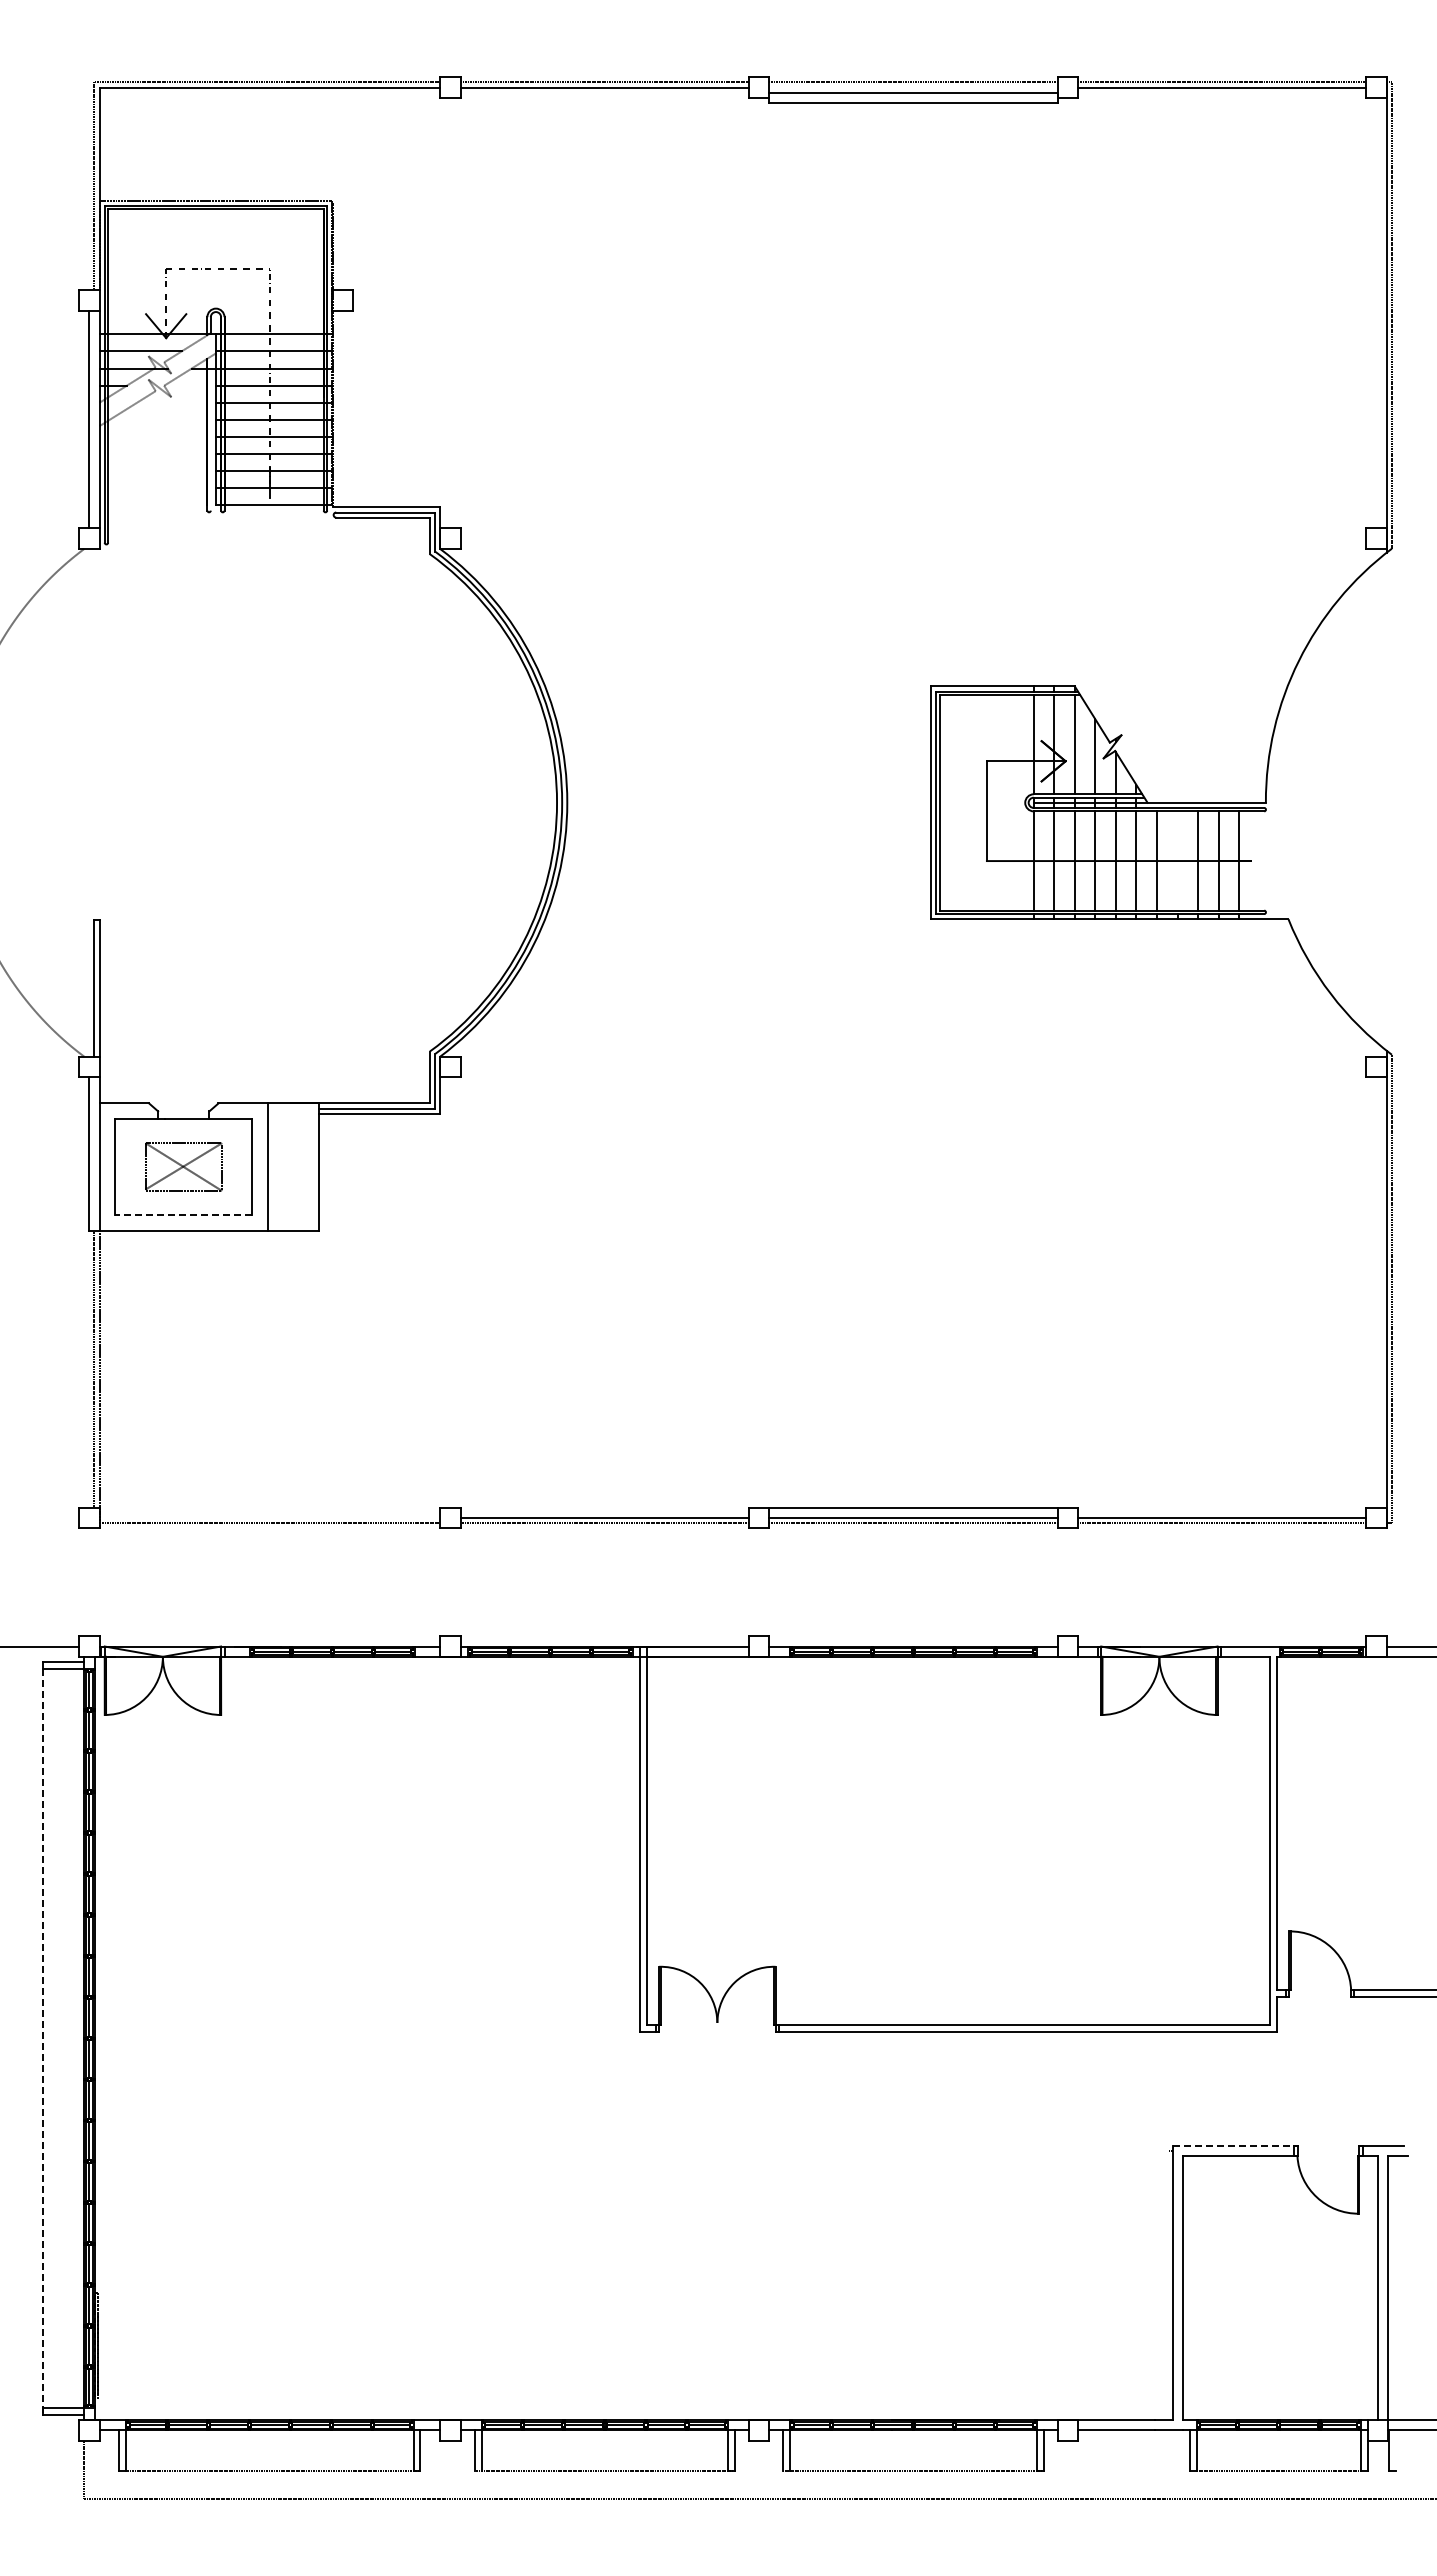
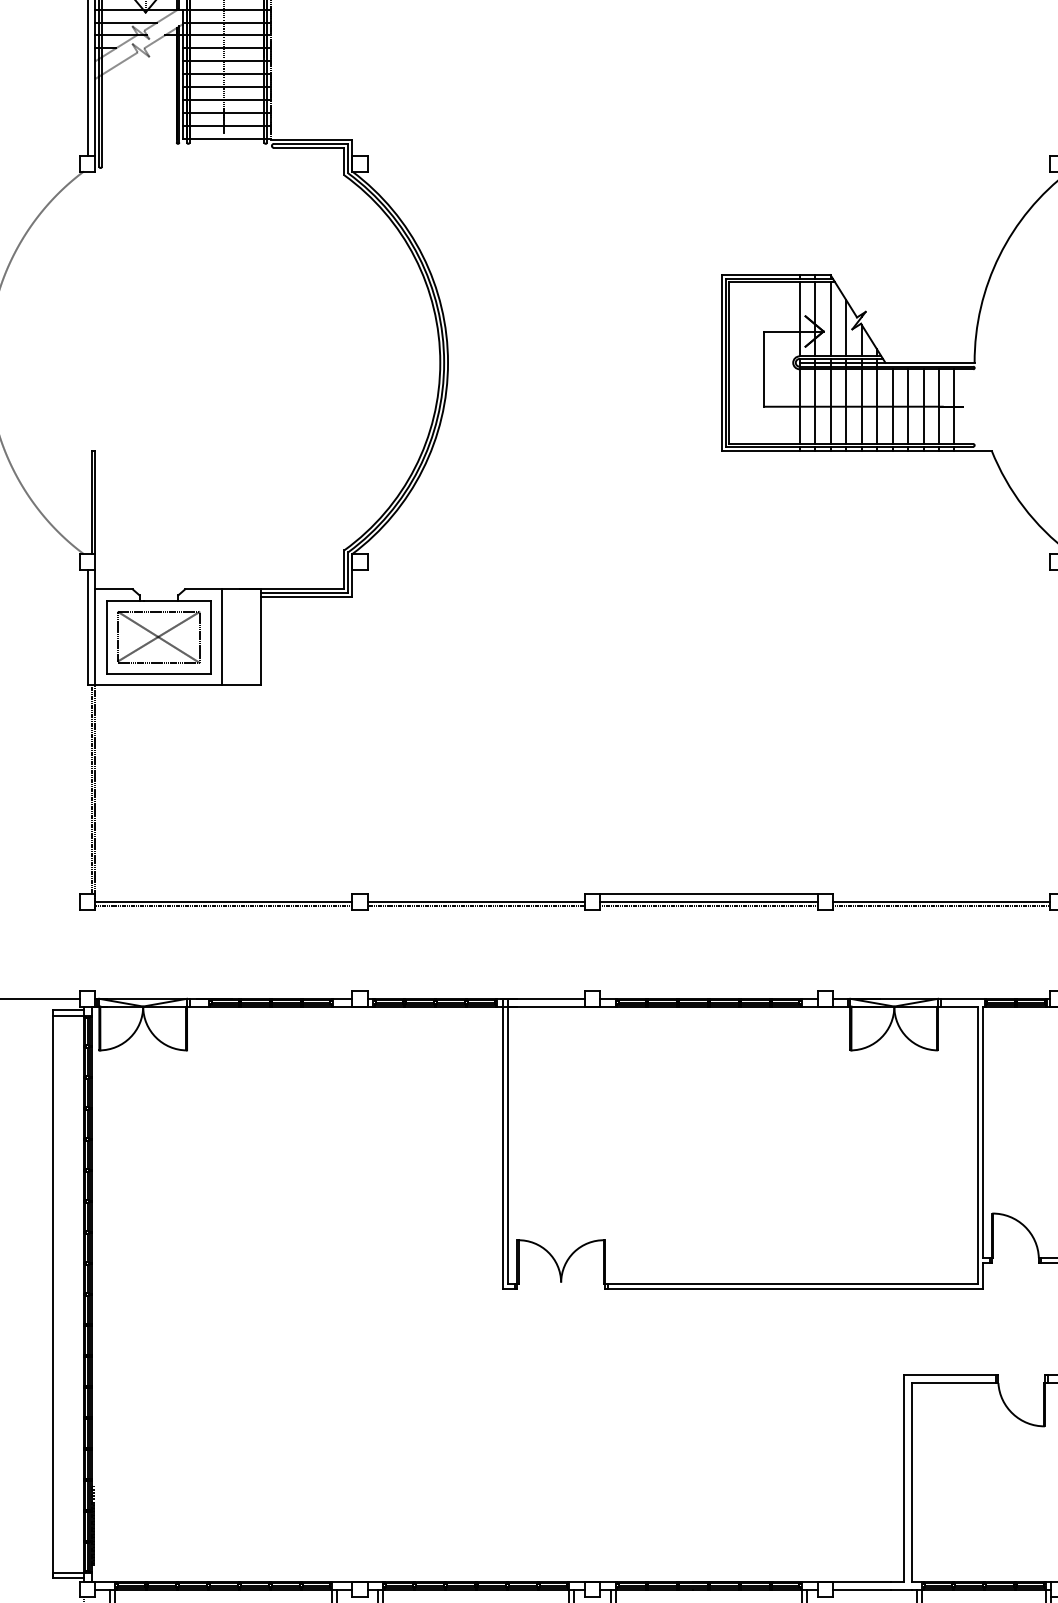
line: (210, 433) -> (179, 84), added
line: (1177, 860) -> (907, 406), added
part: (183, 1166) -> (158, 636), size x1.43
line: (183, 1215) -> (158, 673), dashed -> solid
line: (269, 1518) -> (223, 902), added
line: (43, 2042) -> (53, 1297), dashed -> solid
line: (1235, 2146) -> (951, 1375), dashed -> solid

